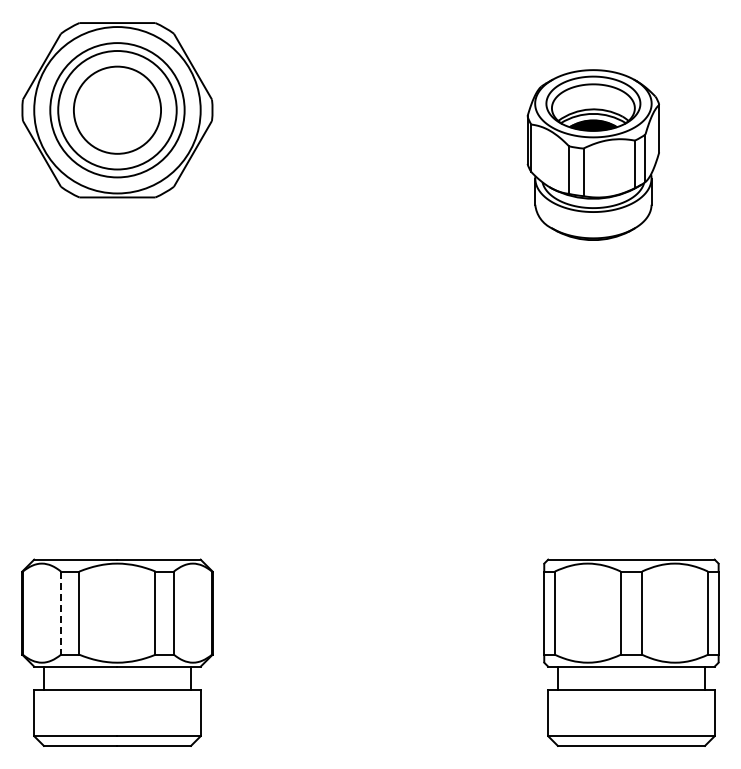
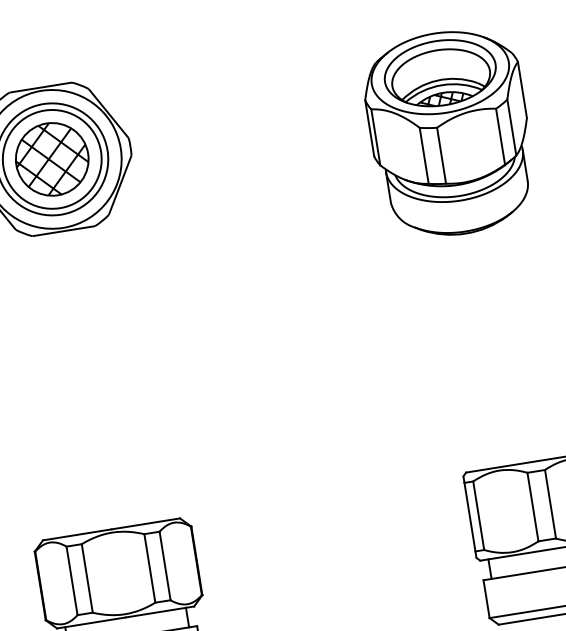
hatch: (116, 109) -> (51, 158), added
part: (593, 154) -> (450, 133), size x1.43
line: (60, 613) -> (71, 581), dashed -> solid

